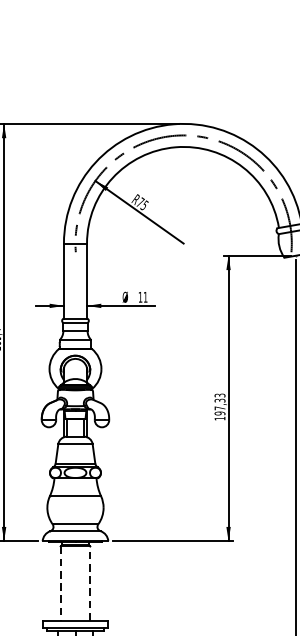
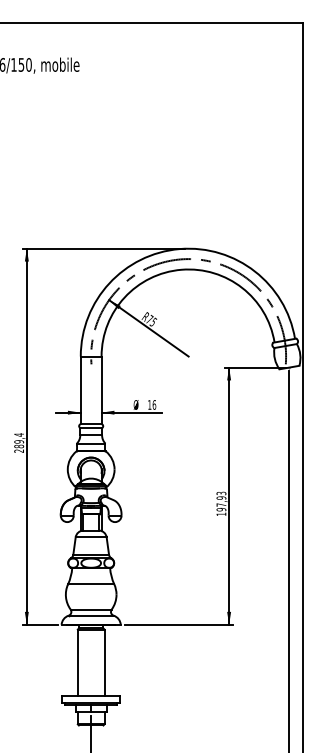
text: (145, 296) -> (154, 404), 11 -> 16
text: (220, 399) -> (221, 497), 197,33 -> 197,93
line: (90, 583) -> (104, 662), dashed -> solid
line: (60, 584) -> (77, 663), dashed -> solid

